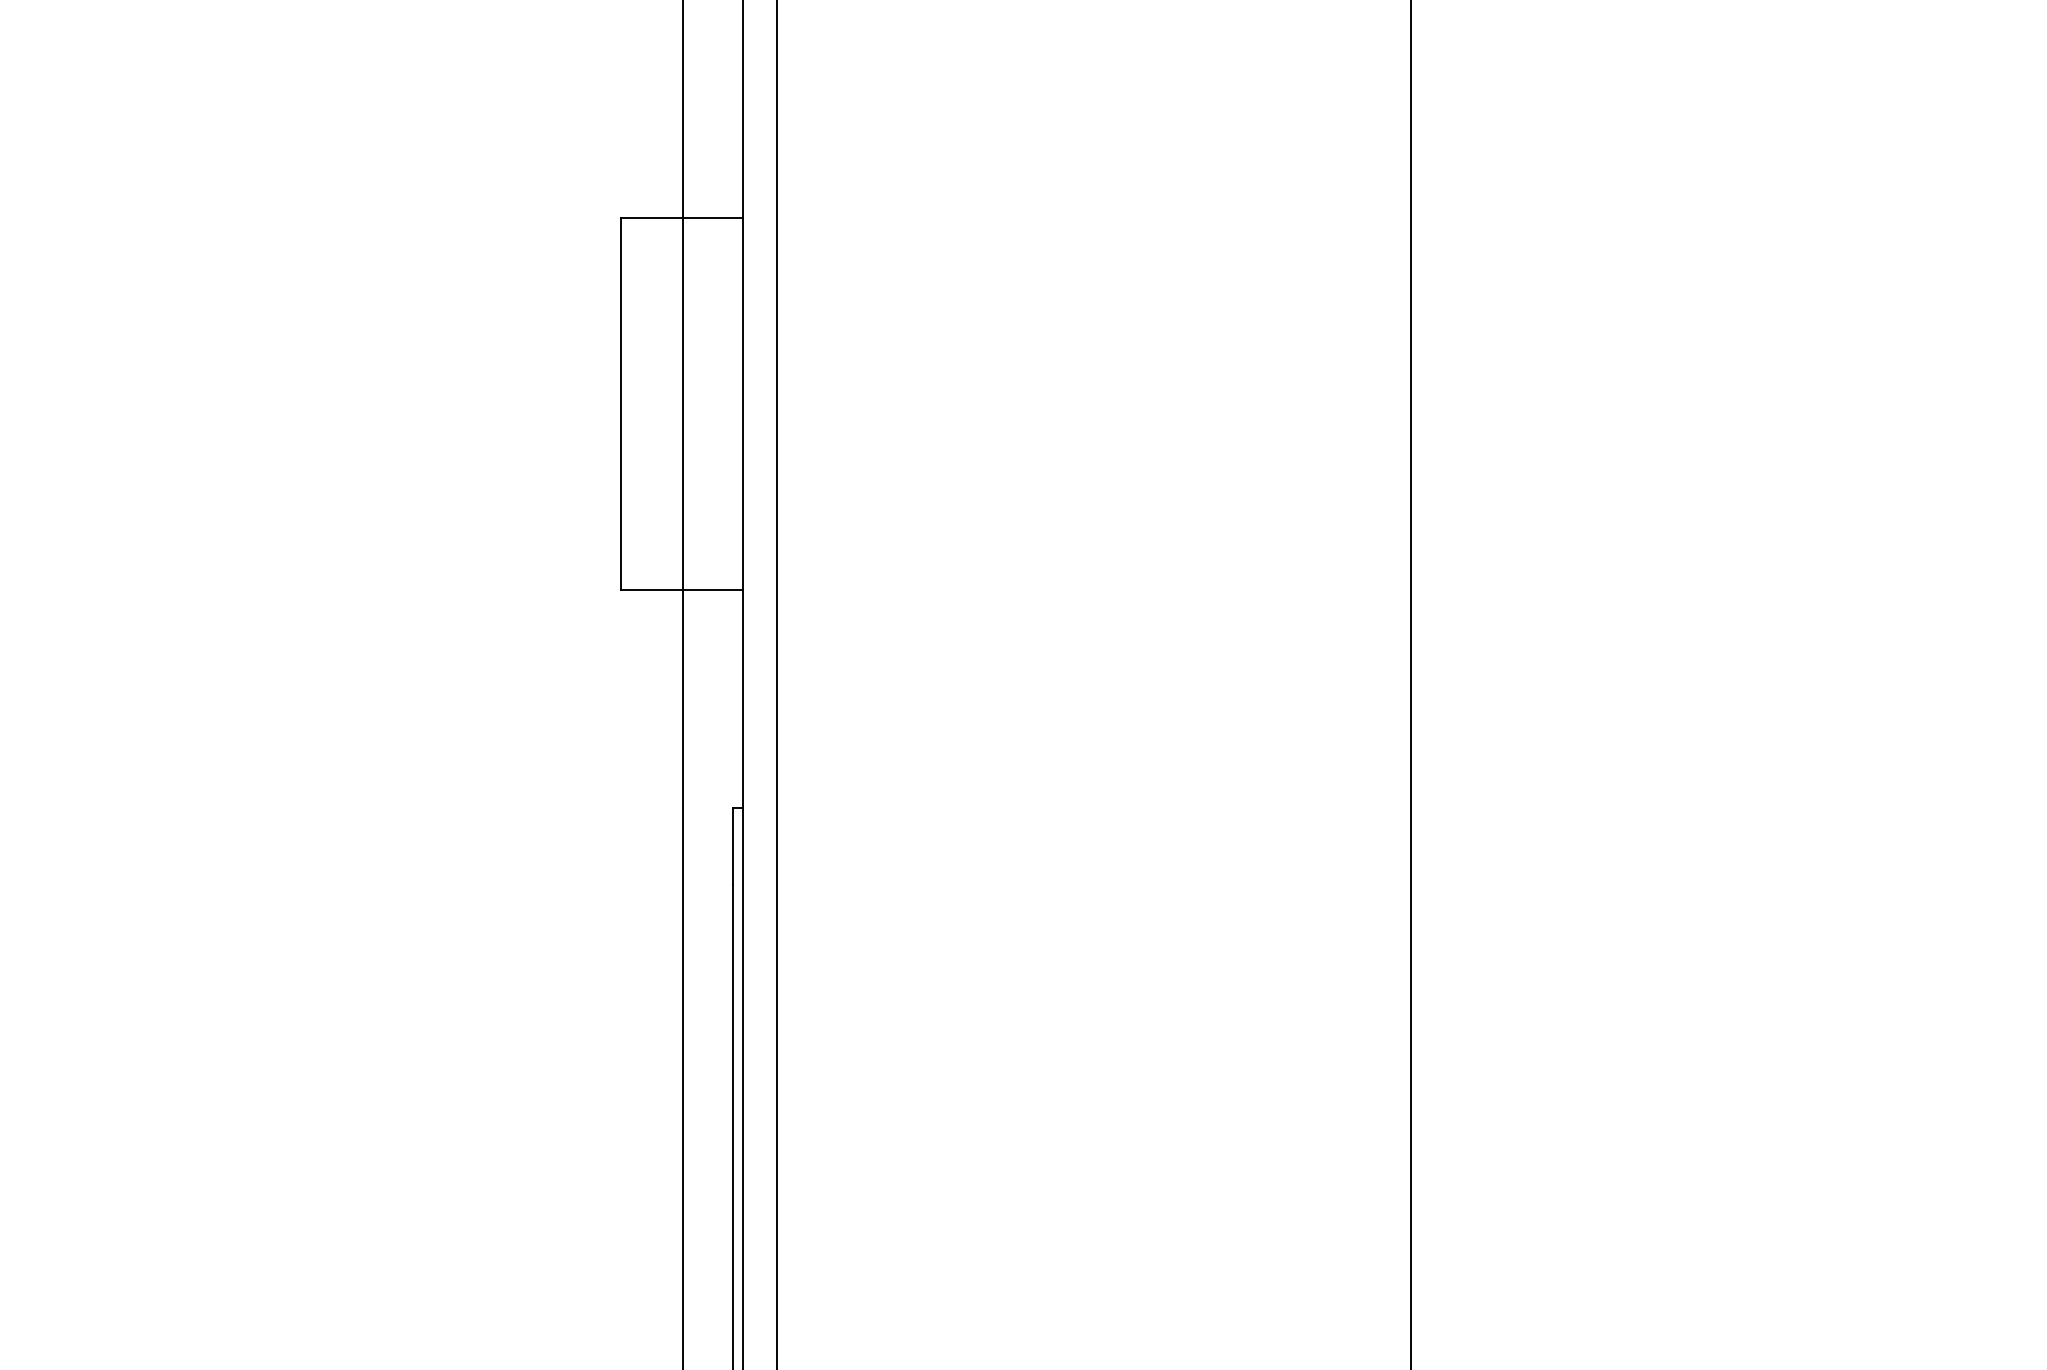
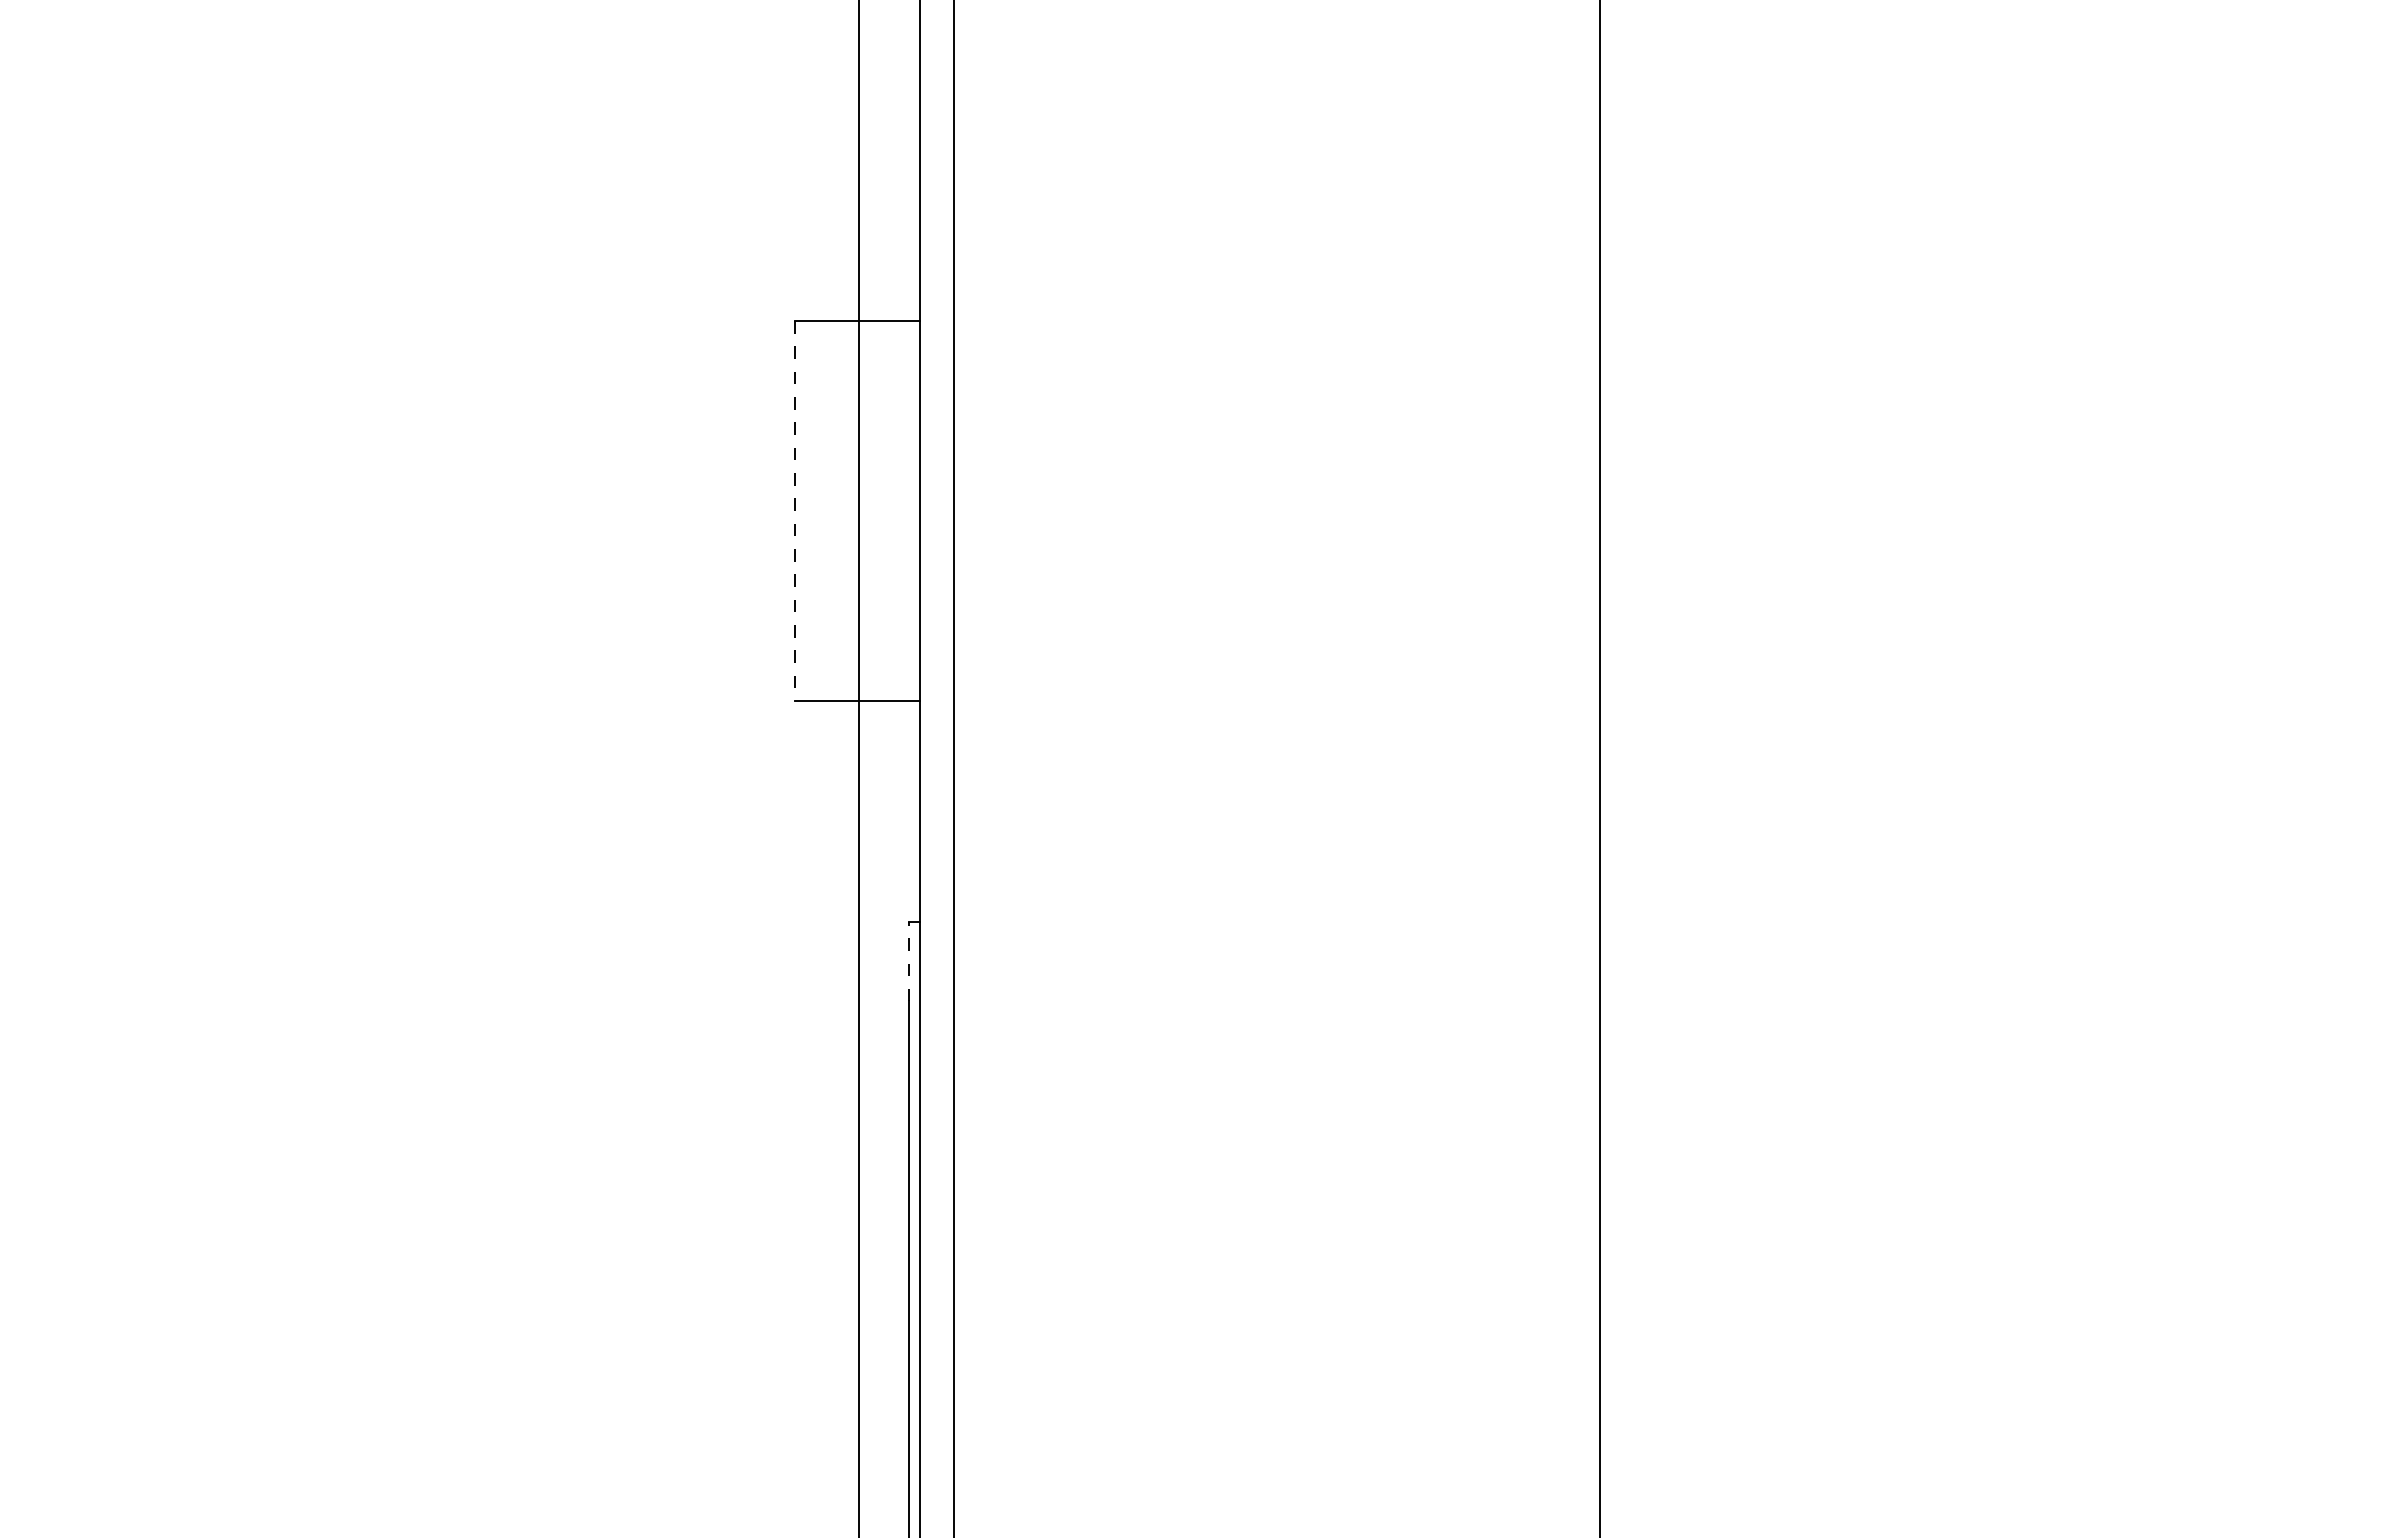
line: (621, 403) -> (795, 510), solid -> dashed
line: (733, 846) -> (909, 961), solid -> dashed

